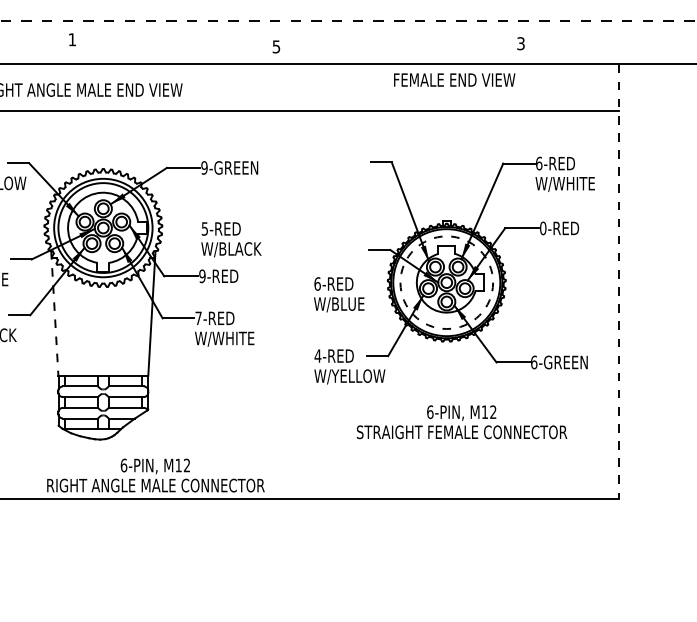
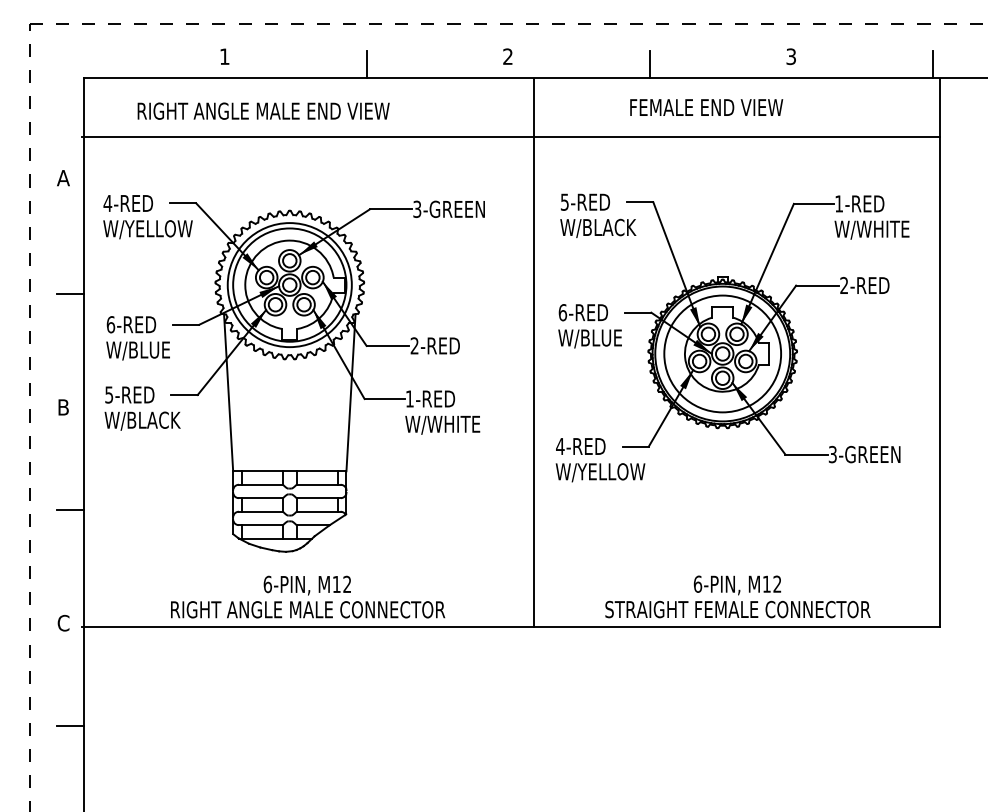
text: (72, 39) -> (224, 56), moved
text: (520, 43) -> (790, 56), moved
text: (276, 46) -> (507, 56), 5 -> 2
line: (164, 53) -> (366, 64), added
line: (389, 53) -> (650, 64), added
line: (614, 53) -> (933, 64), added
text: (454, 80) -> (706, 107), moved
text: (539, 163) -> (839, 203), 6-RED -> 1-RED
text: (204, 167) -> (417, 208), 9-GREEN -> 3-GREEN
text: (543, 228) -> (844, 285), 0-RED -> 2-RED
text: (231, 239) -> (598, 215), moved
text: (202, 275) -> (414, 345), 9-RED -> 2-RED
line: (297, 281) -> (534, 352), added
line: (618, 281) -> (939, 352), dashed -> solid
circle: (446, 282) -> (722, 353), dashed -> solid
text: (338, 294) -> (589, 326), moved
line: (54, 313) -> (228, 392), dashed -> solid
text: (198, 317) -> (409, 398), 7-RED -> 1-RED
text: (533, 362) -> (832, 454), 6-GREEN -> 3-GREEN
text: (461, 421) -> (737, 596), moved
text: (156, 475) -> (308, 596), moved

